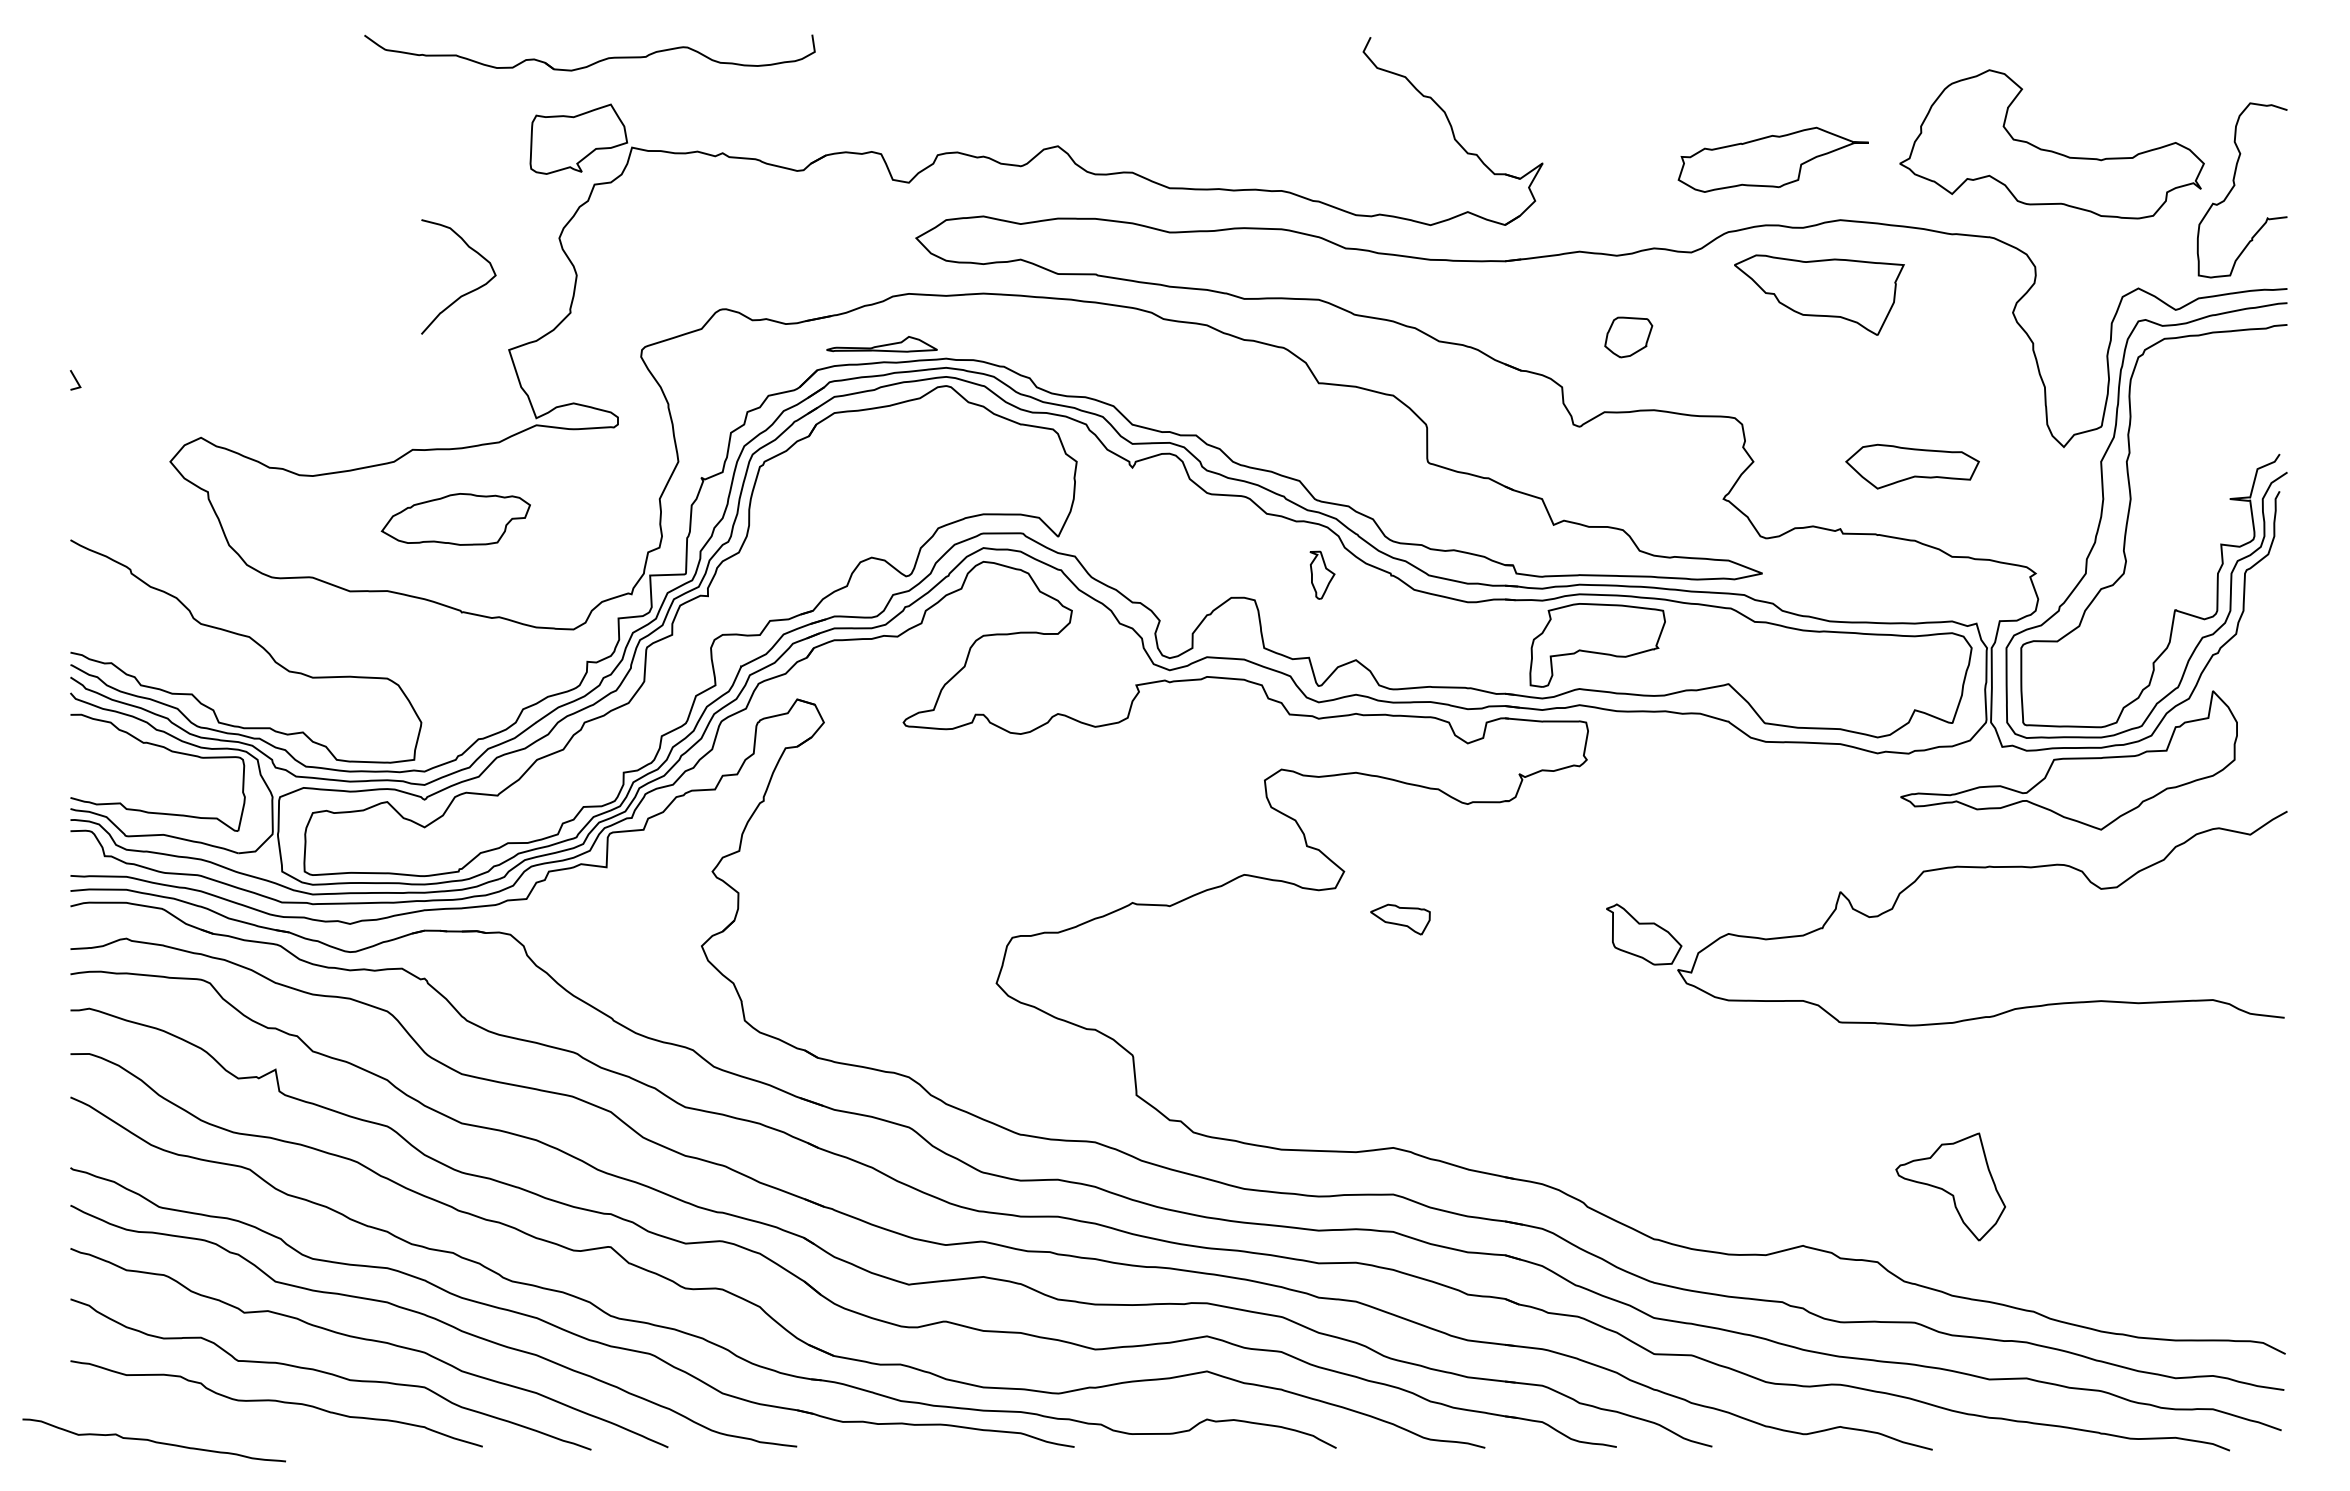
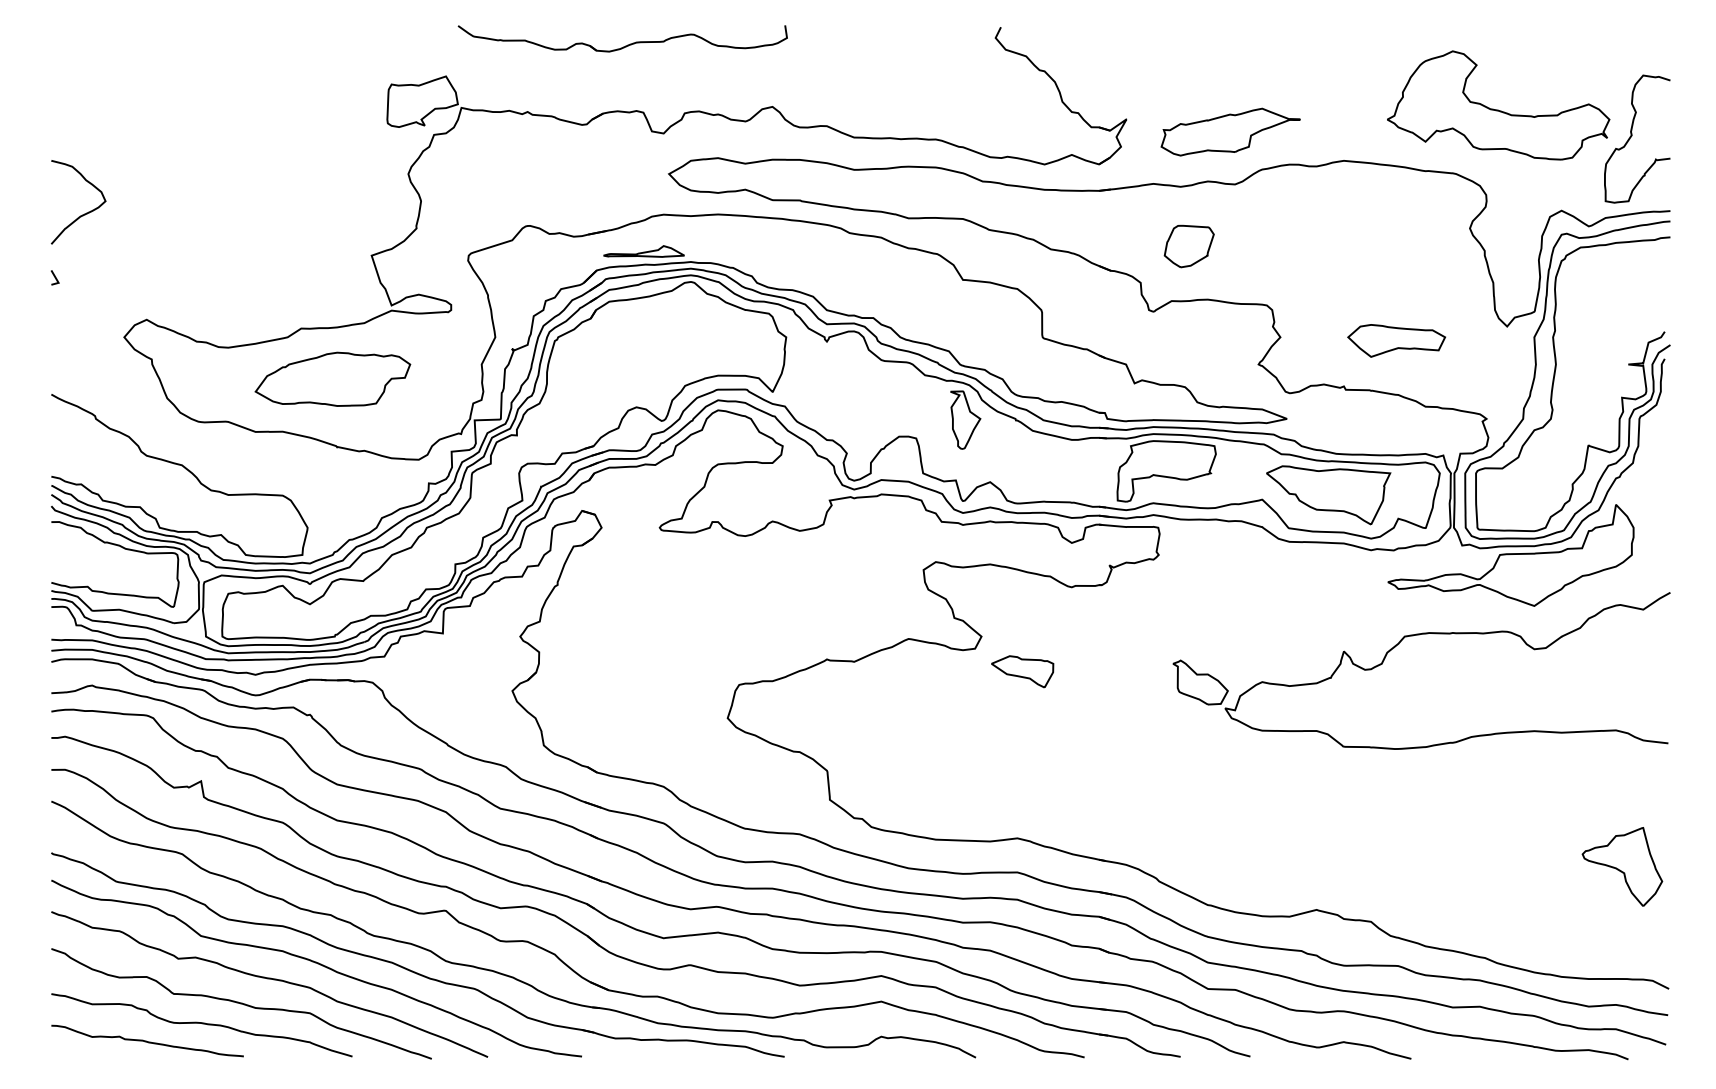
part: (594, 62) -> (626, 45), moved
part: (1772, 159) -> (1230, 131), moved
curve: (467, 292) -> (84, 213), moved
part: (1819, 294) -> (1328, 494), moved
part: (1628, 337) -> (1189, 246), size x1.43
part: (455, 519) -> (332, 379), size x1.43
part: (1322, 575) -> (965, 420), size x1.67
part: (1400, 919) -> (1022, 671), size x1.43
part: (1950, 1186) -> (1622, 866), moved
curve: (153, 1440) -> (147, 1041), moved

